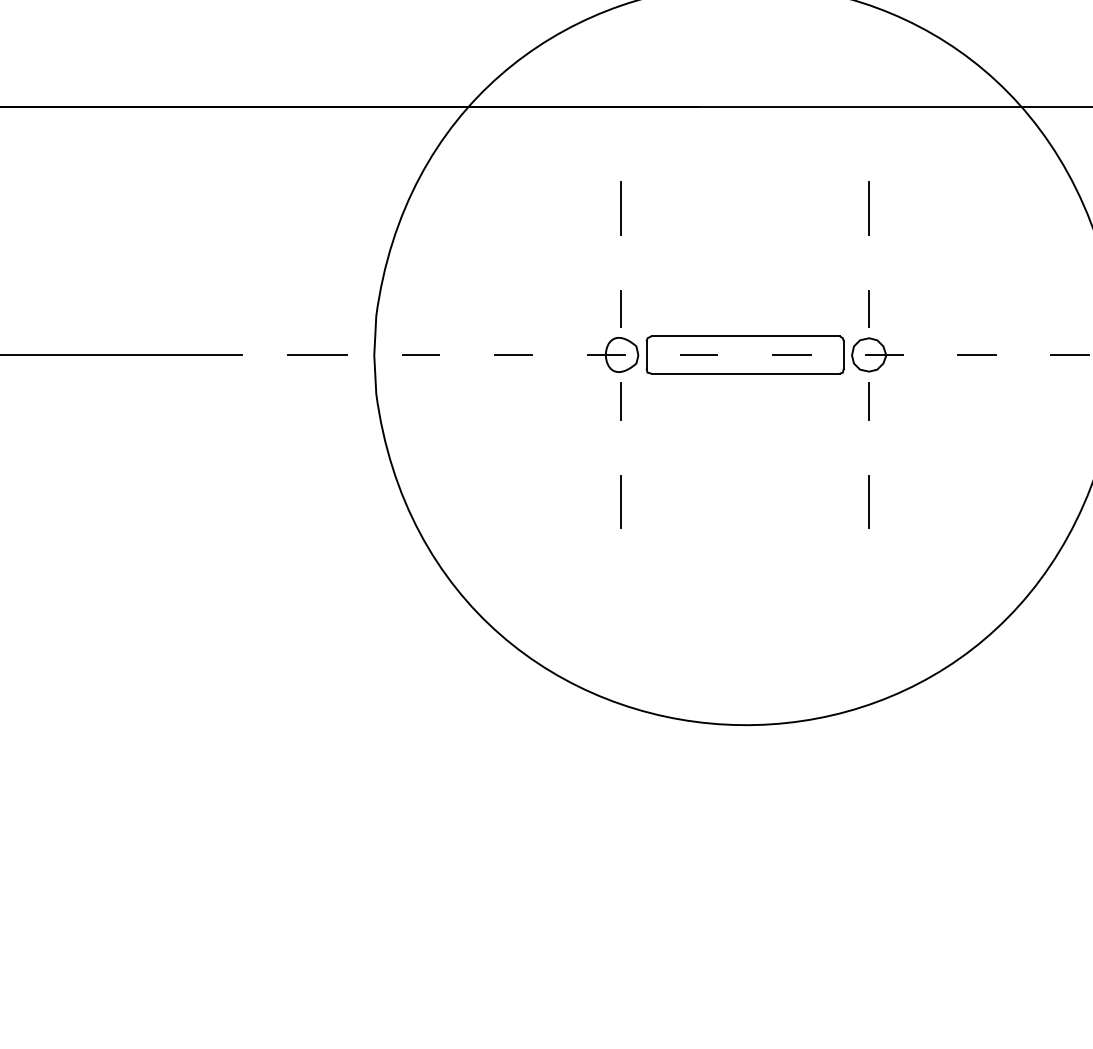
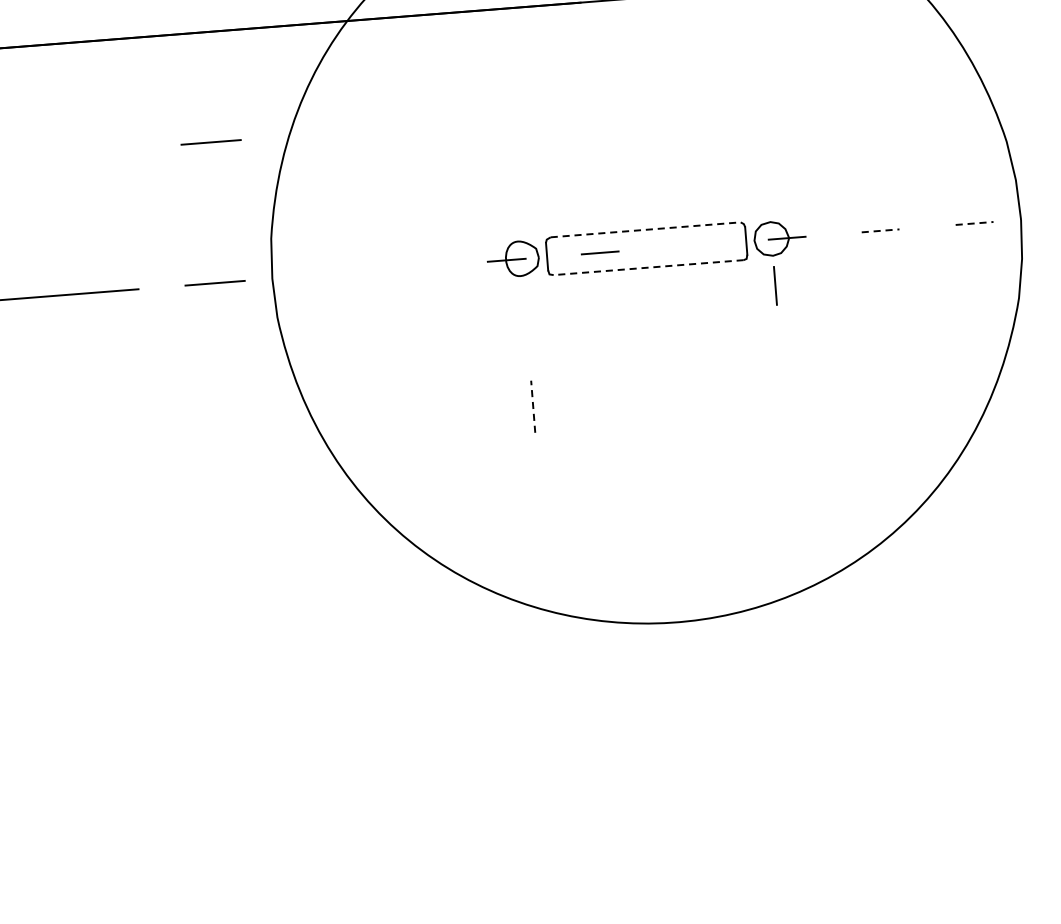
line: (621, 208) -> (510, 110), removed
line: (869, 208) -> (760, 91), removed
line: (324, 215) -> (210, 141), added
line: (620, 308) -> (517, 211), removed
line: (868, 308) -> (767, 192), removed
line: (746, 336) -> (646, 230), solid -> dashed
line: (420, 355) -> (318, 275), removed
line: (513, 355) -> (412, 267), removed
line: (791, 355) -> (693, 245), removed
line: (976, 355) -> (880, 230), solid -> dashed
line: (1070, 355) -> (975, 223), solid -> dashed
line: (745, 373) -> (648, 267), solid -> dashed
line: (621, 401) -> (525, 305), removed
line: (621, 501) -> (533, 406), solid -> dashed
line: (869, 501) -> (783, 386), removed

